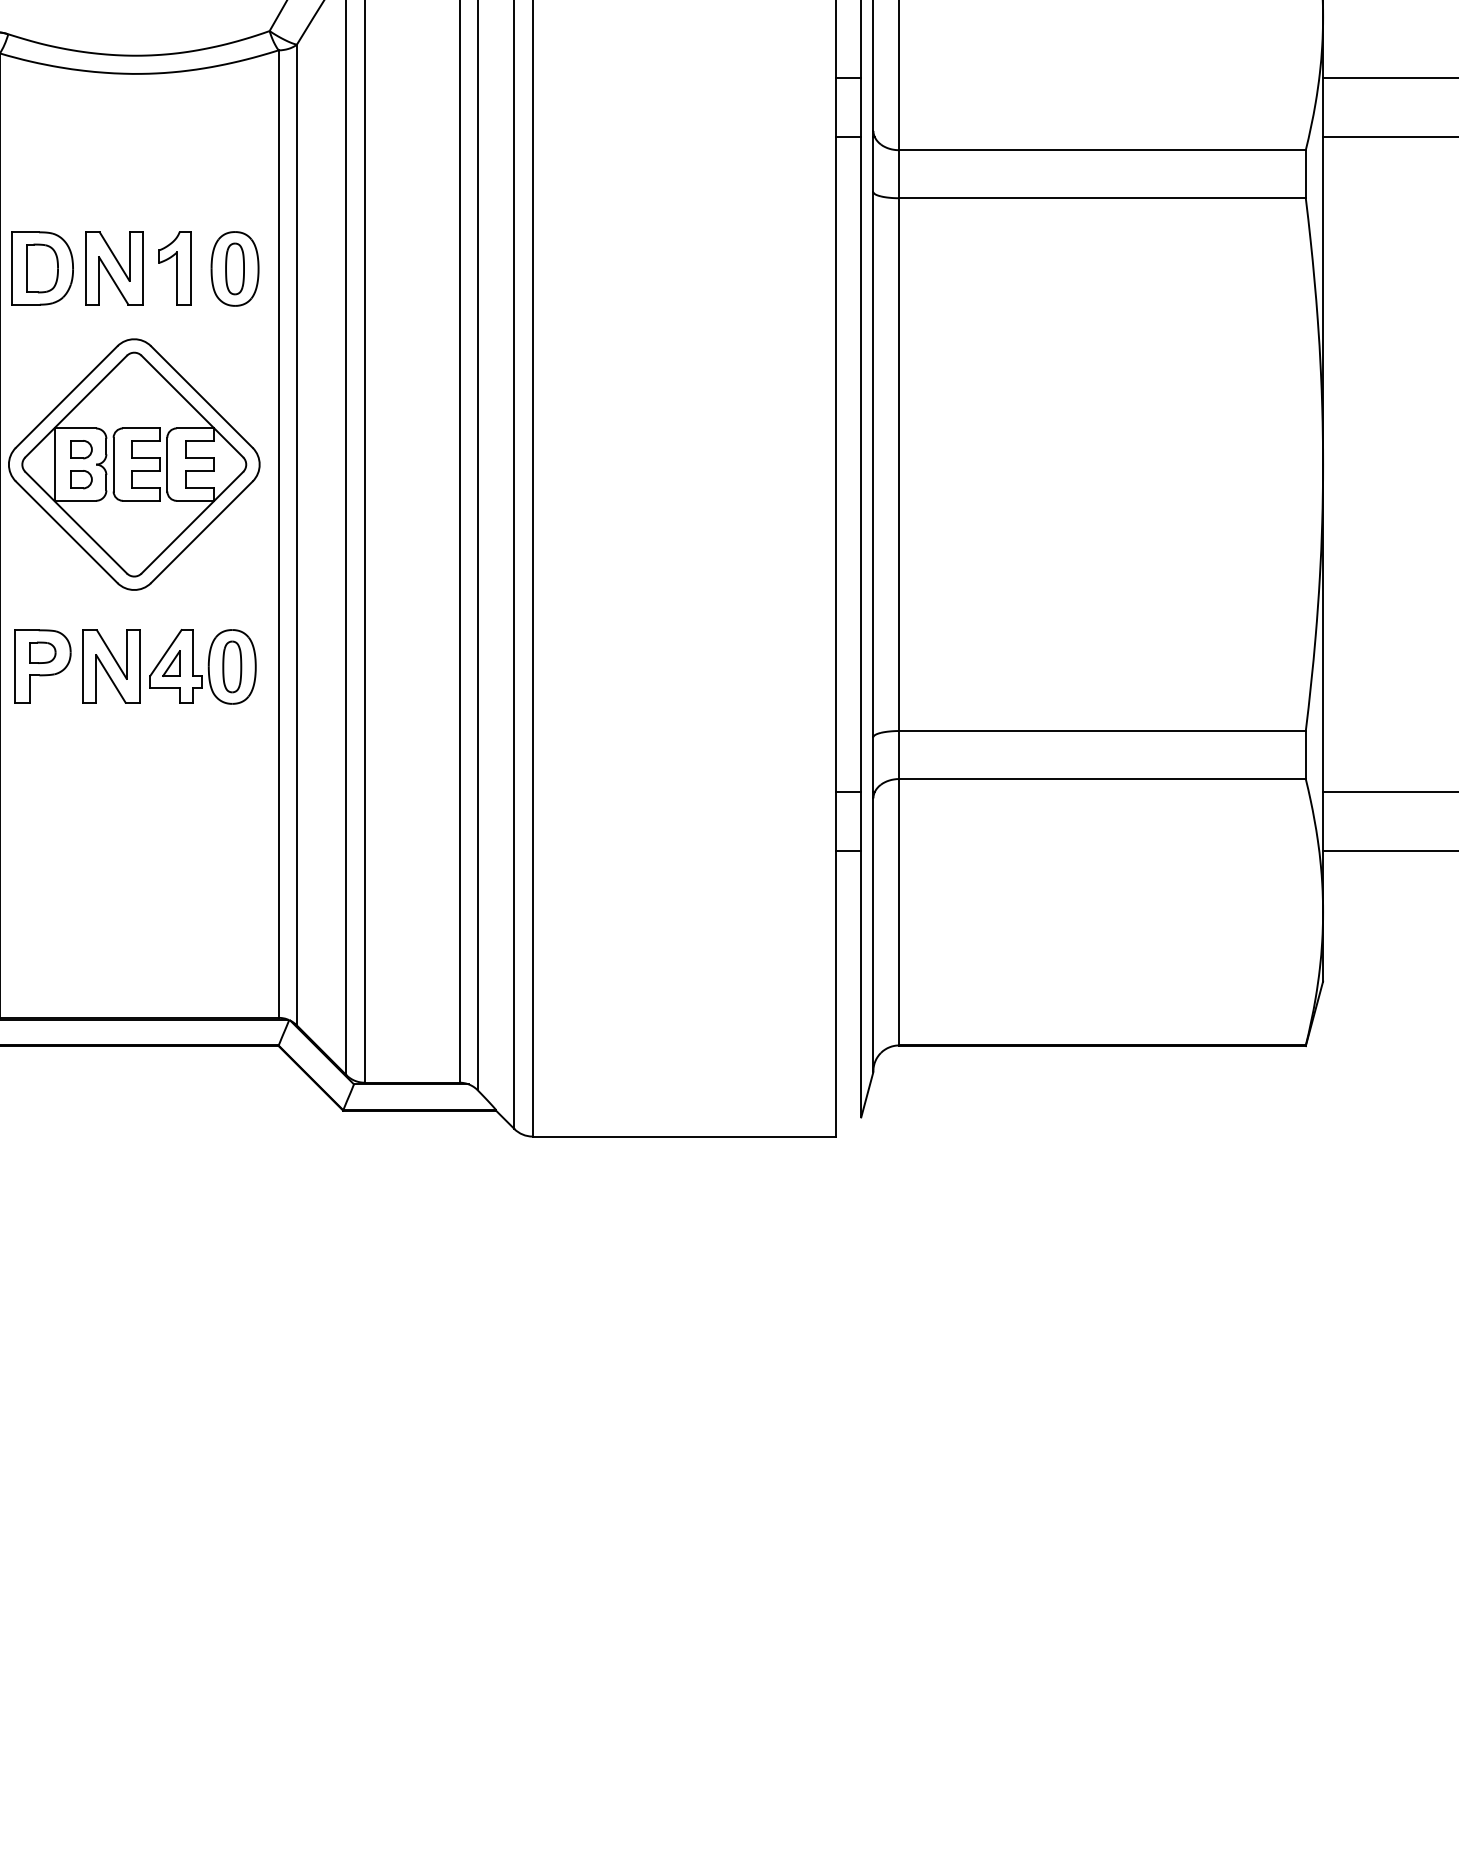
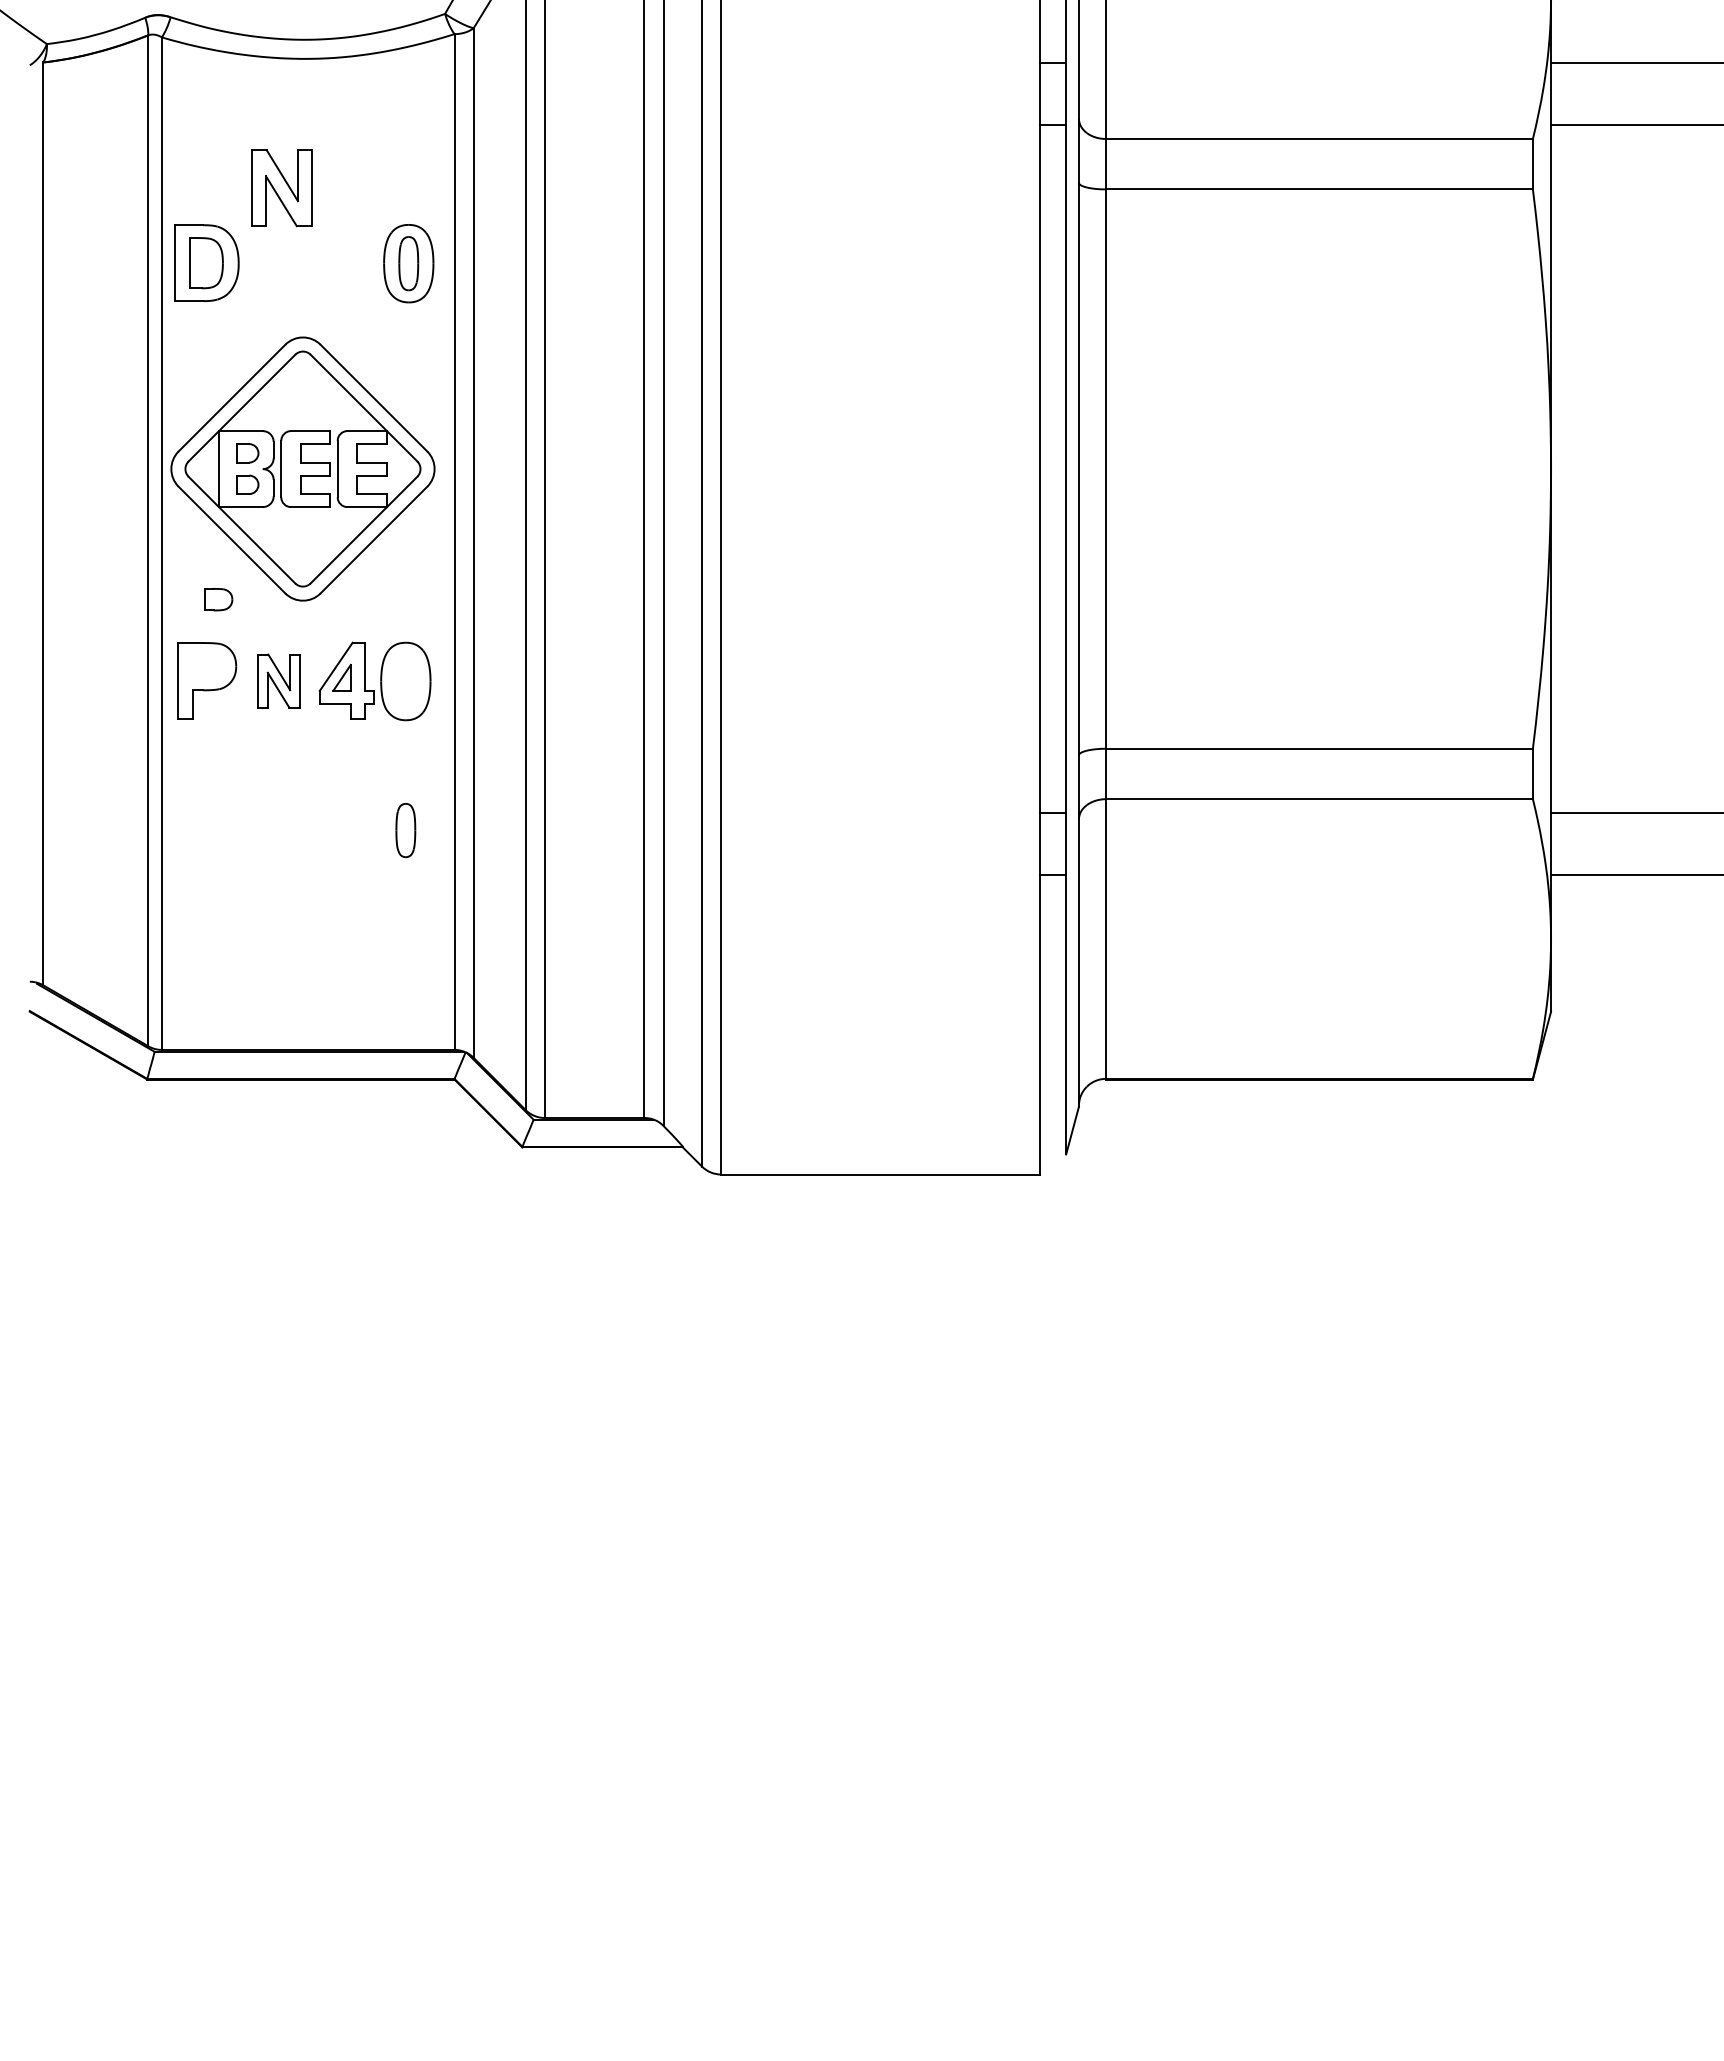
part: (174, 267) -> (345, 262), removed
part: (113, 268) -> (281, 188), moved
part: (42, 652) -> (218, 599), moved
part: (110, 666) -> (278, 681), size x0.7
part: (231, 666) -> (405, 830), moved

